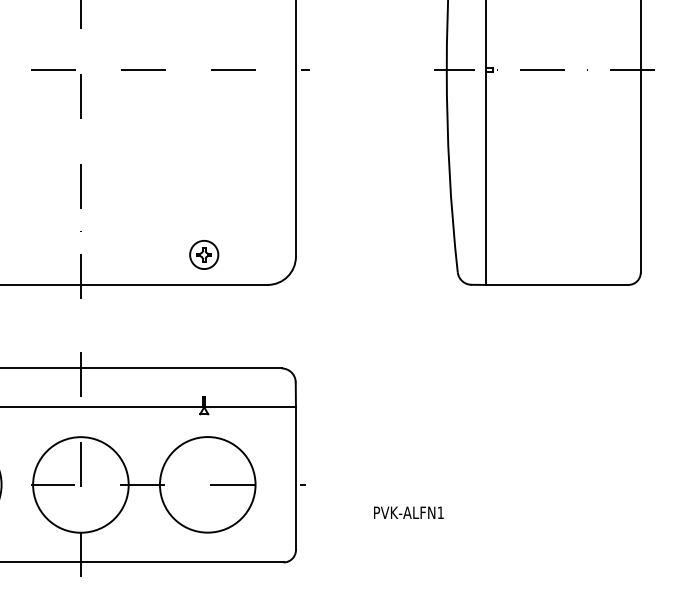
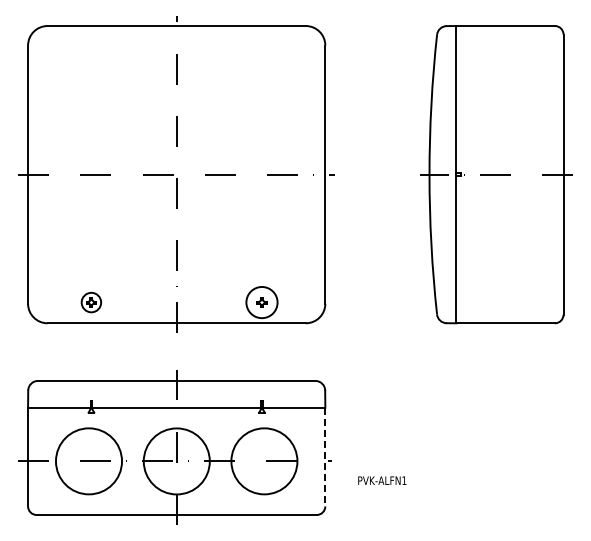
circle: (203, 254) -> (261, 302), size x1.6
line: (296, 479) -> (325, 457), solid -> dashed
text: (409, 512) -> (382, 480), moved

